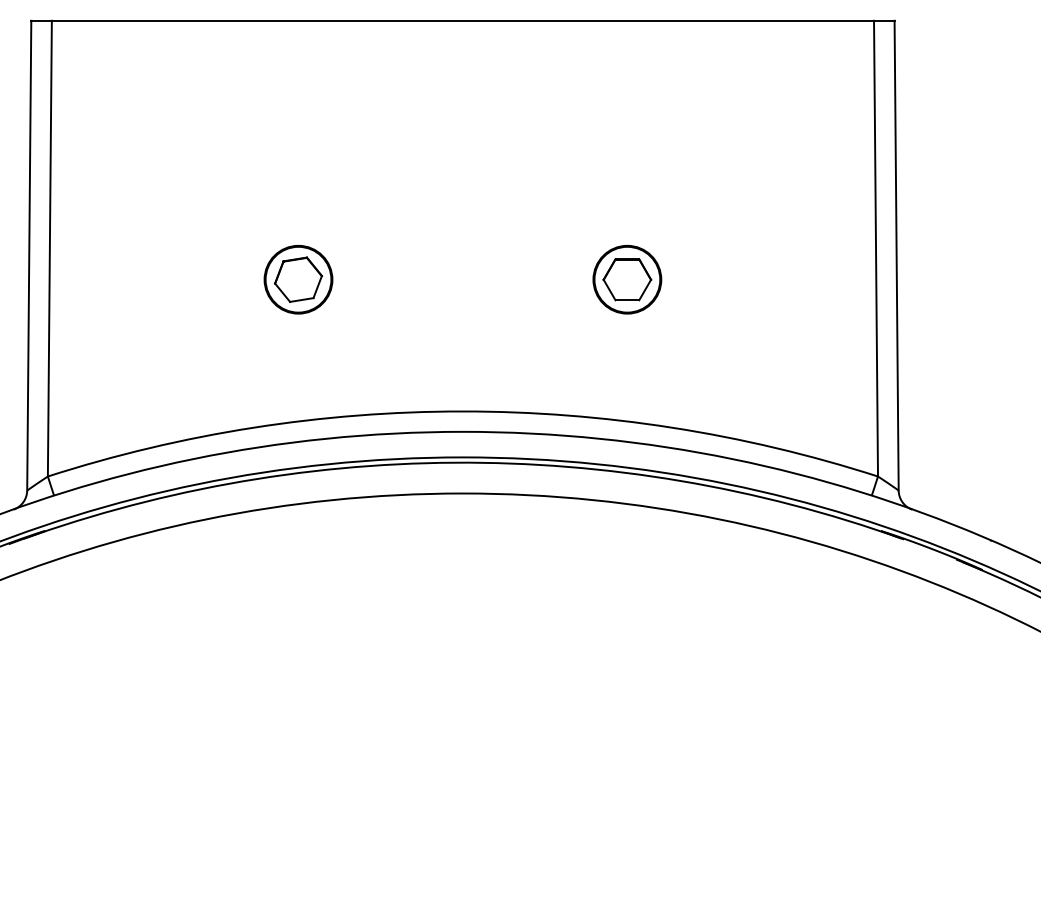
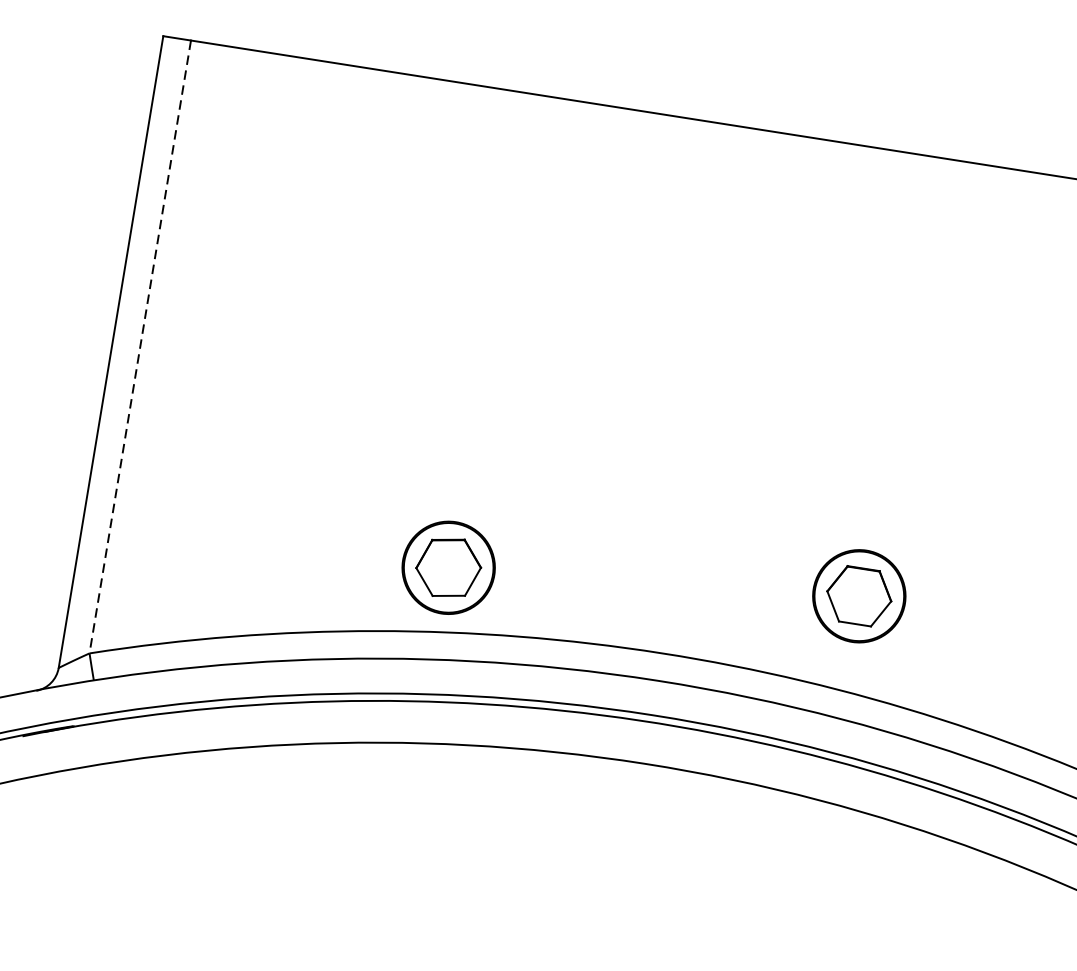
line: (49, 248) -> (139, 346), solid -> dashed
part: (298, 279) -> (448, 567), moved
part: (627, 279) -> (859, 595), moved

